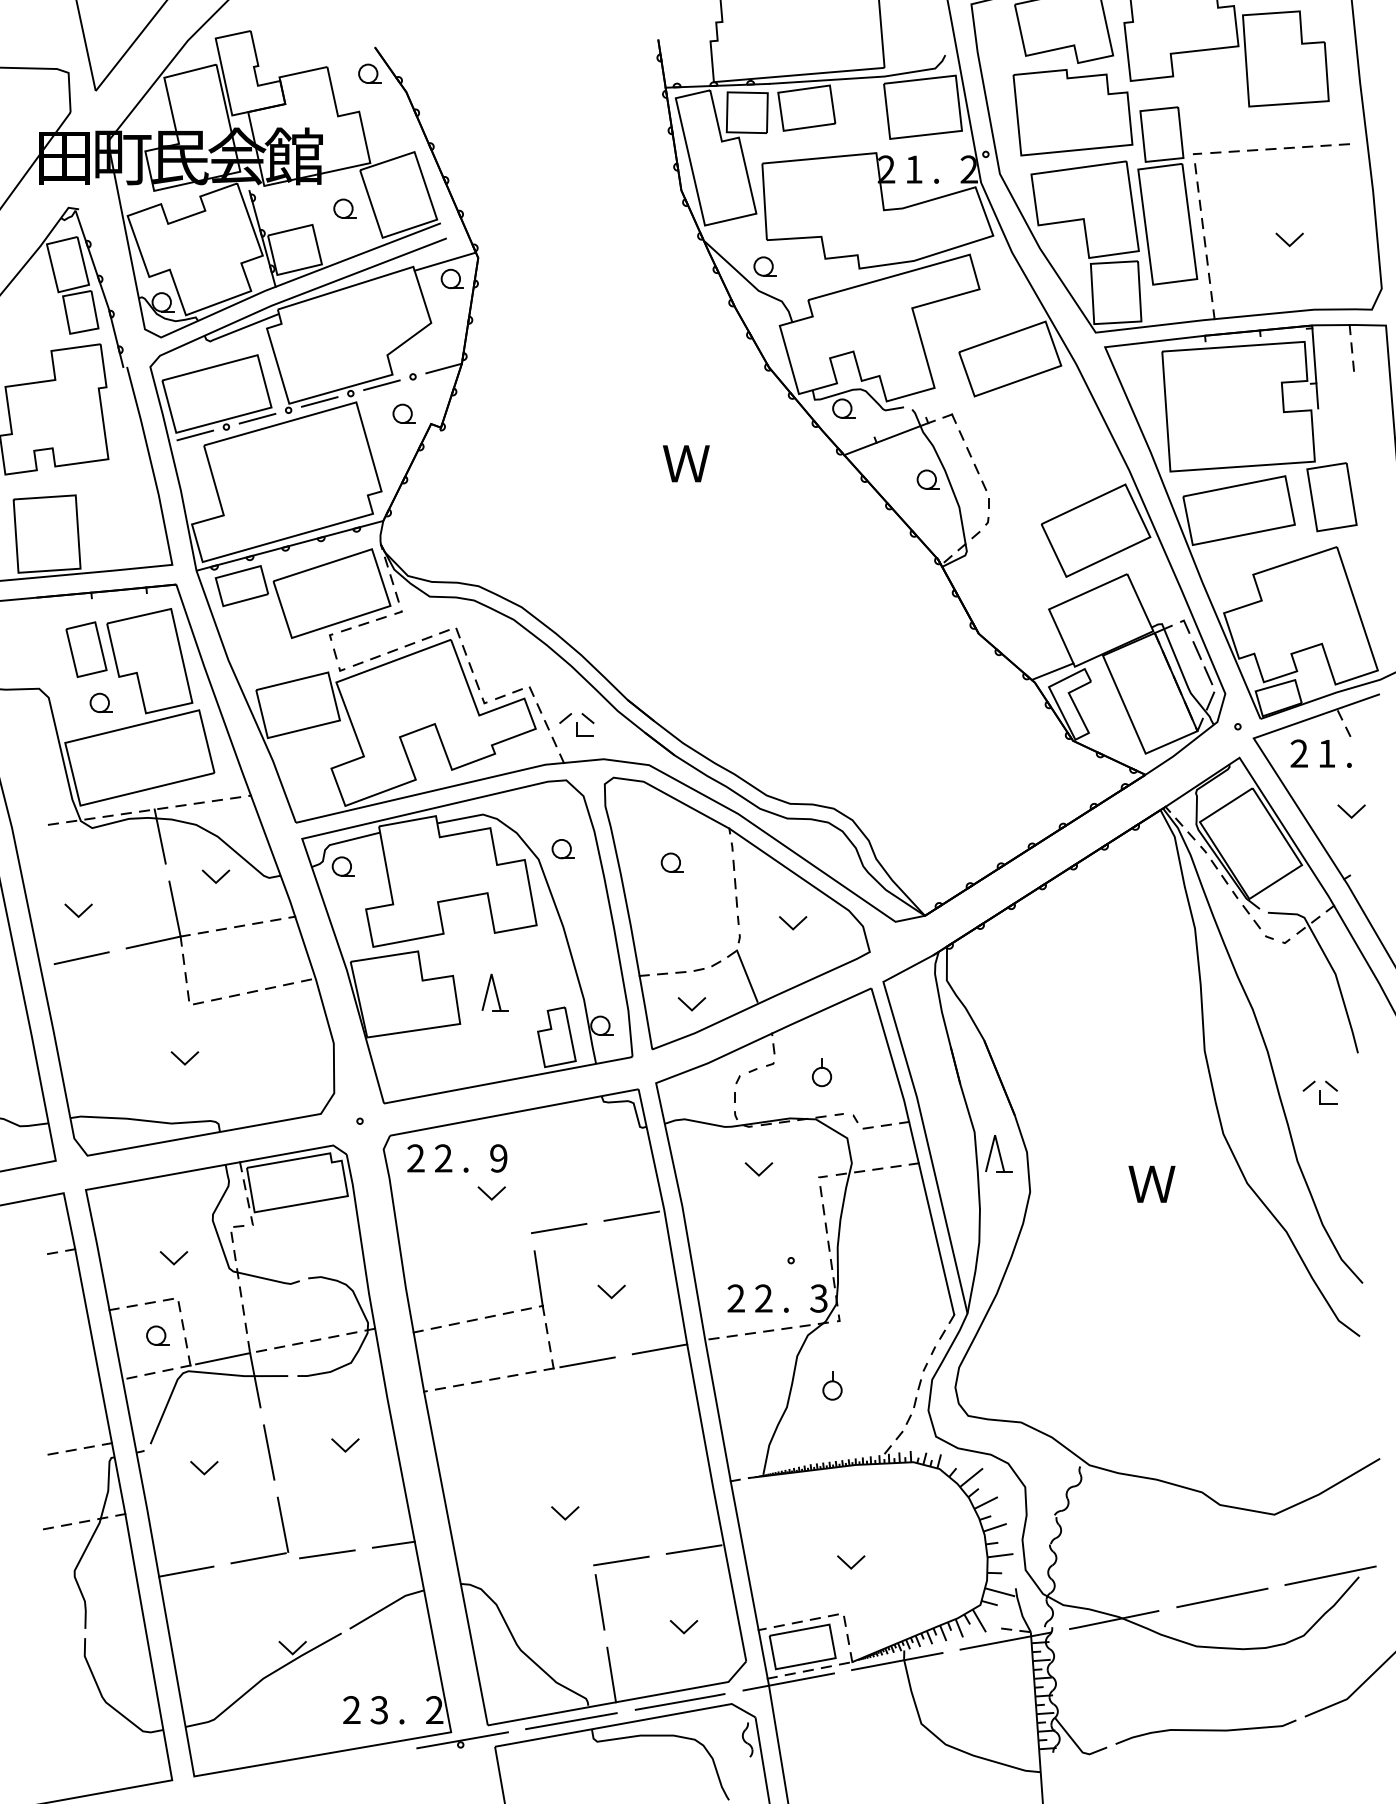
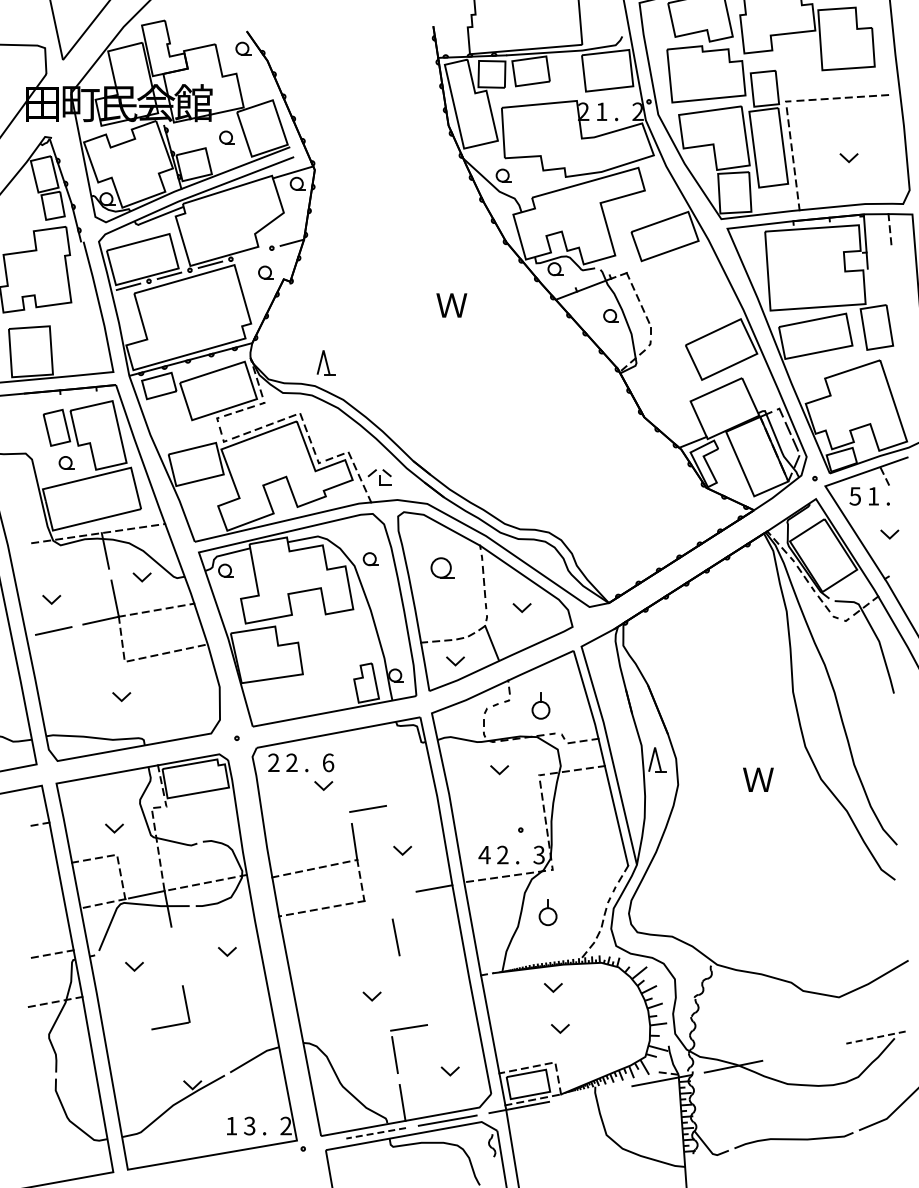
line: (382, 384) -> (251, 253), removed
text: (1299, 753) -> (855, 496), 2 -> 5
part: (672, 863) -> (442, 568), size x1.6
part: (494, 992) -> (325, 362), moved
part: (822, 1072) -> (541, 706), size x1.4
part: (1320, 1092) -> (869, 719), removed
text: (499, 1157) -> (328, 762), 9 -> 6
line: (631, 1215) -> (415, 800), removed
text: (735, 1297) -> (484, 854), 2 -> 4
part: (157, 1335) -> (103, 879), removed
line: (587, 1361) -> (386, 896), removed
part: (831, 1385) -> (547, 912), size x1.4
line: (268, 1452) -> (395, 937), moved
line: (837, 1501) -> (551, 988), added
line: (394, 1545) -> (259, 1017), removed
line: (693, 1549) -> (456, 1020), removed
line: (327, 1554) -> (215, 1023), removed
line: (186, 1571) -> (122, 1034), removed
line: (1329, 1575) -> (875, 1037), solid -> dashed
line: (1222, 1598) -> (804, 1052), removed
line: (896, 1660) -> (590, 1093), removed
text: (351, 1709) -> (231, 1125), 2 -> 1
line: (570, 1721) -> (375, 1133), solid -> dashed
line: (462, 1739) -> (304, 1145), removed

